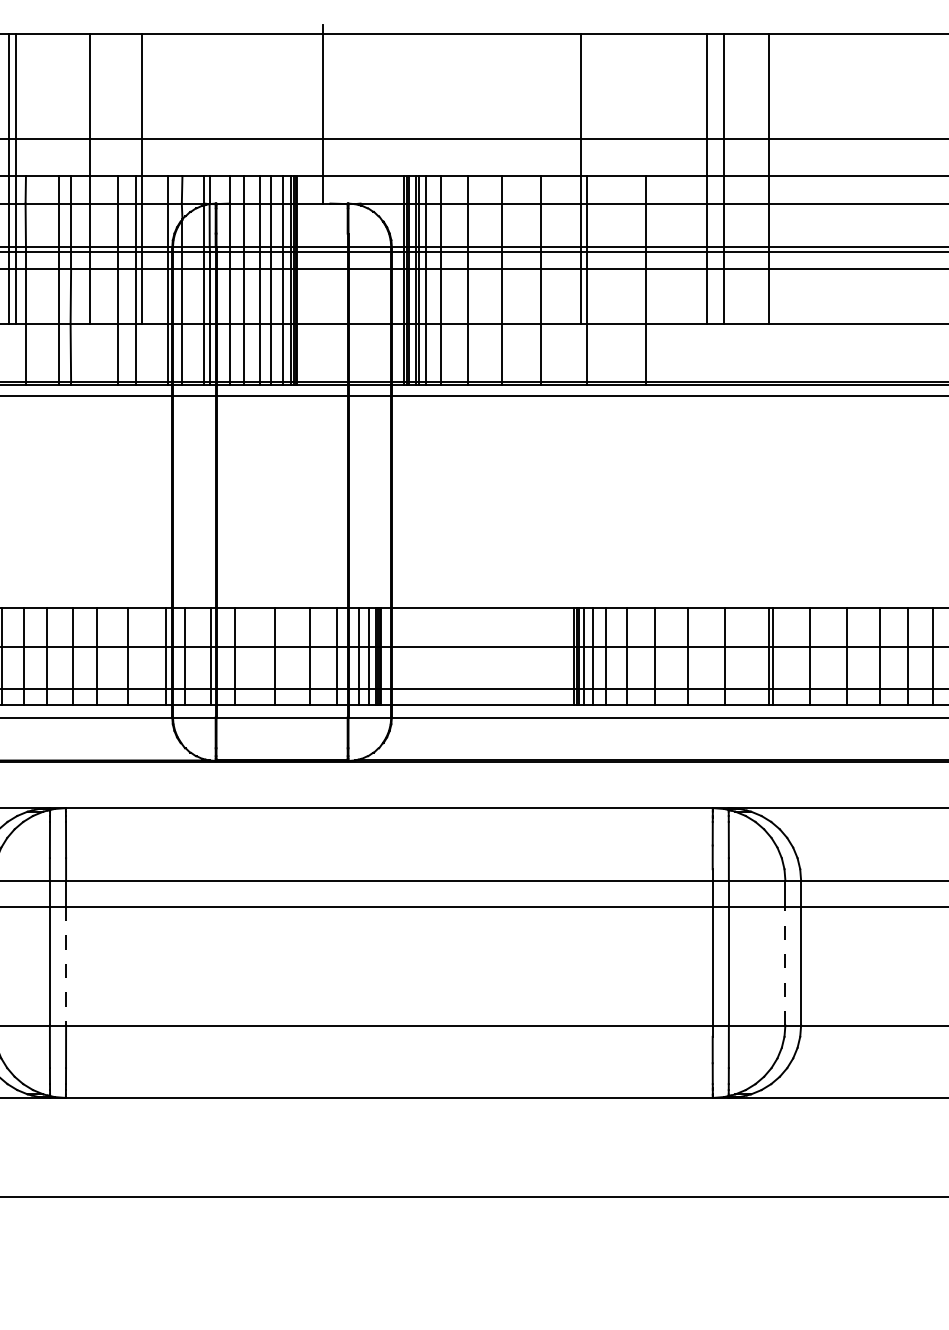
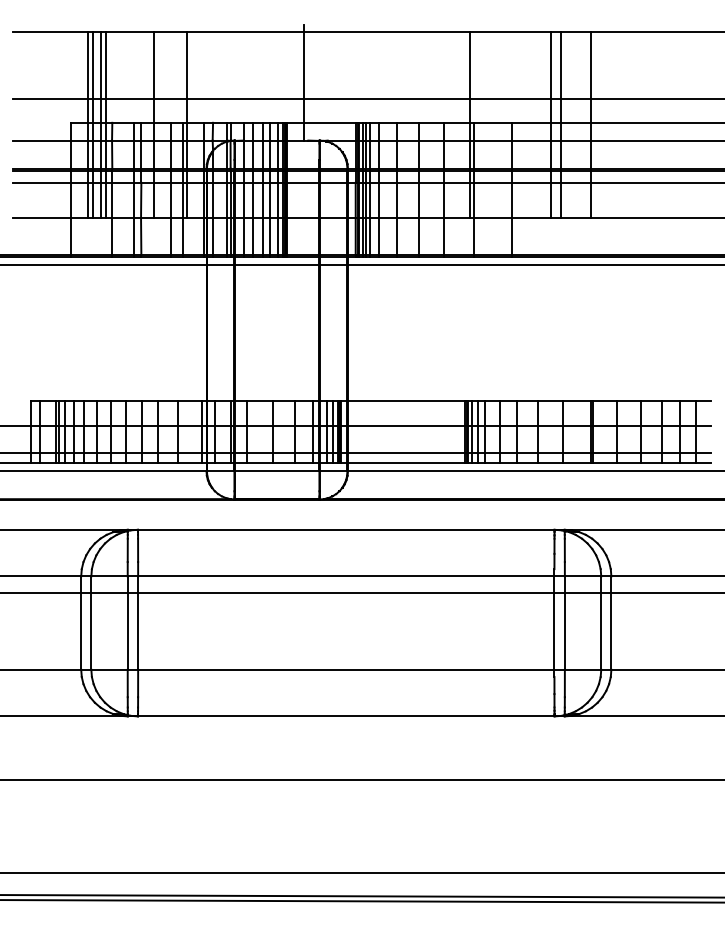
line: (785, 966) -> (601, 631), dashed -> solid
line: (66, 967) -> (138, 632), dashed -> solid

